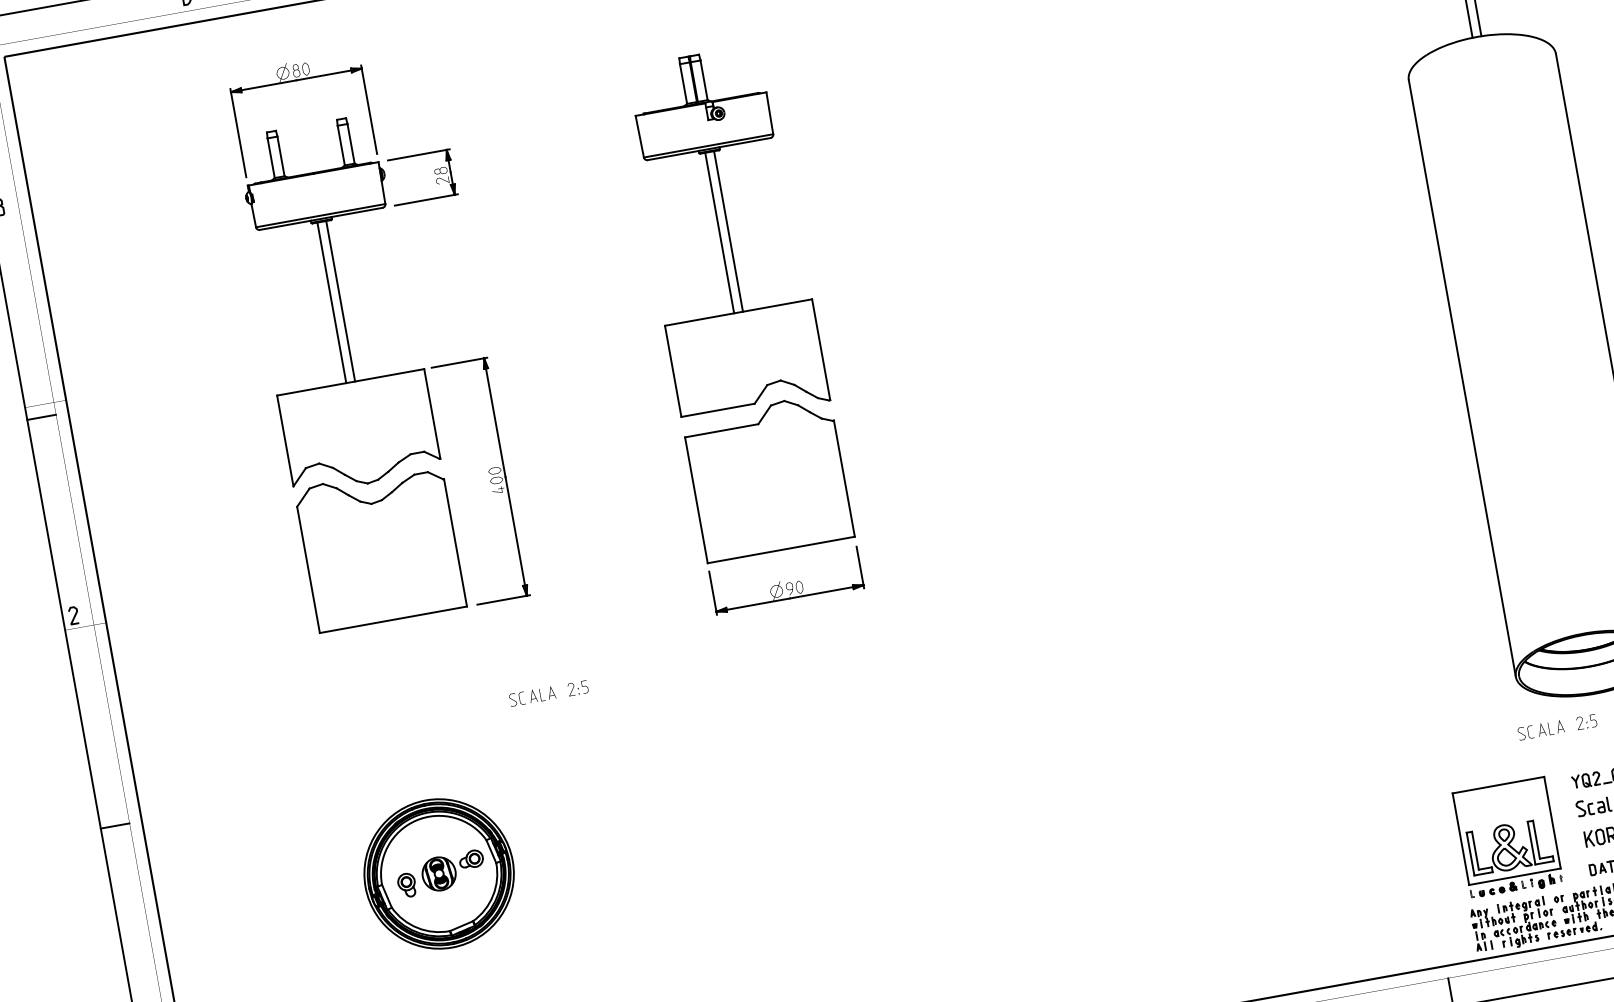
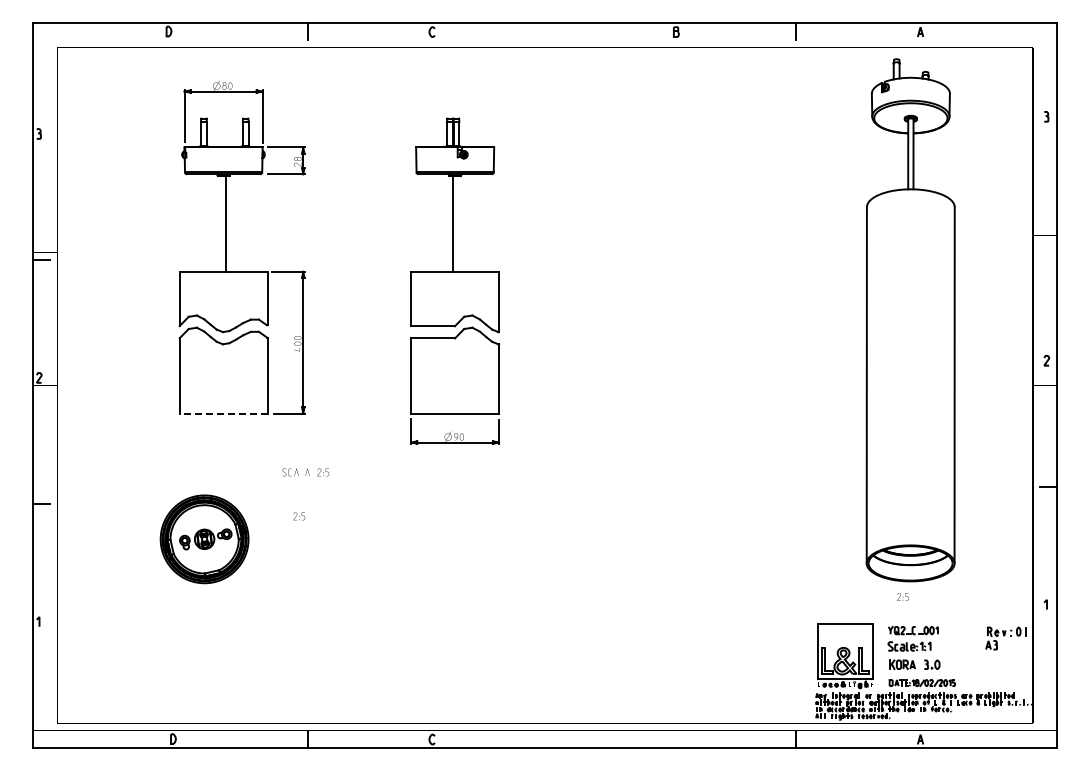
line: (727, 230) -> (457, 223), removed
line: (330, 302) -> (220, 223), removed
line: (393, 619) -> (223, 413), solid -> dashed
part: (1540, 729) -> (875, 596), removed
part: (551, 769) -> (299, 516), added
part: (439, 874) -> (204, 539), moved

